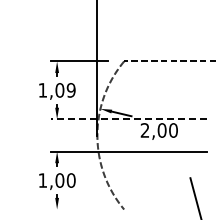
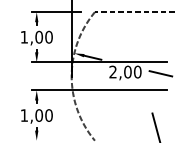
text: (70, 90) -> (48, 37), 1,09 -> 1,00
line: (128, 119) -> (98, 62), dashed -> solid
line: (200, 132) -> (161, 73), added

